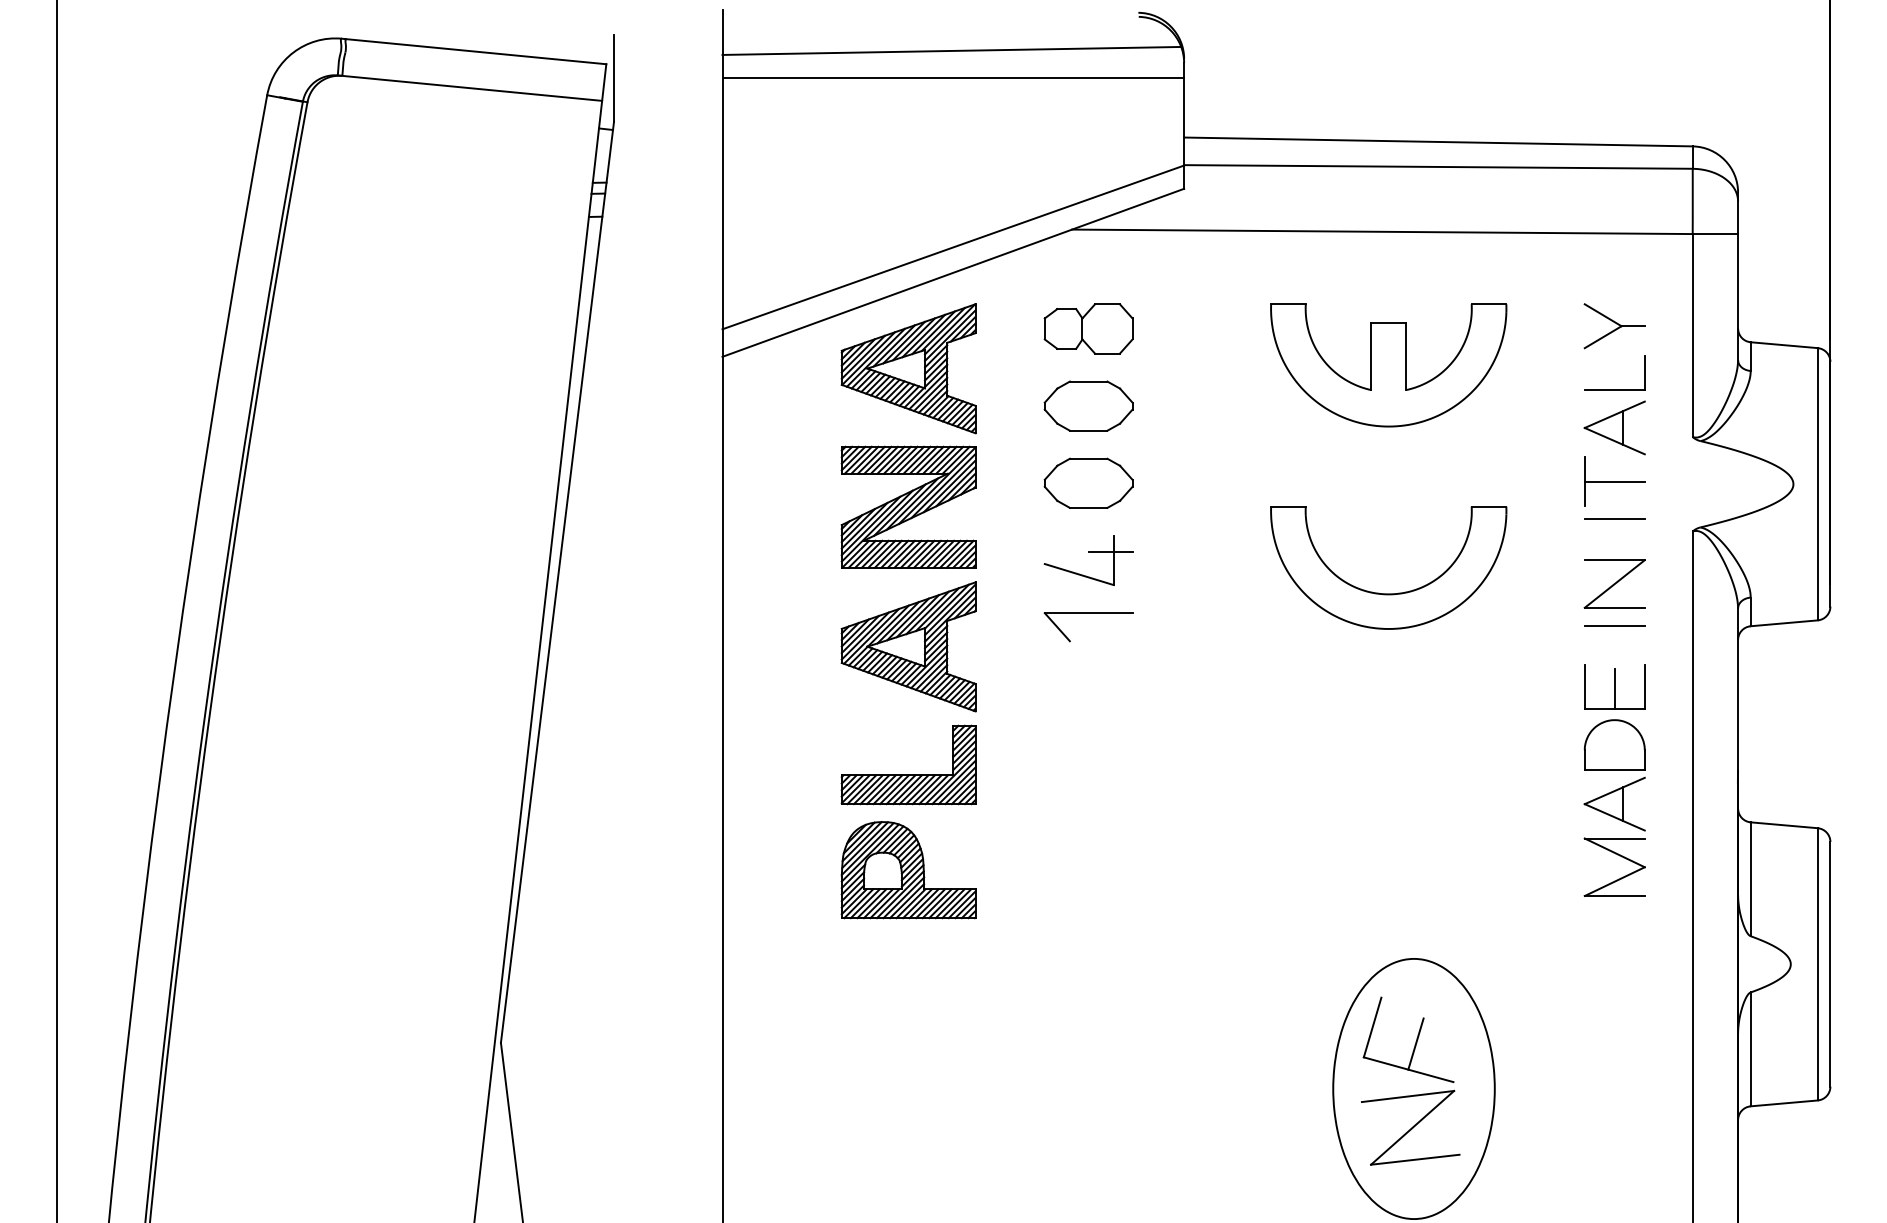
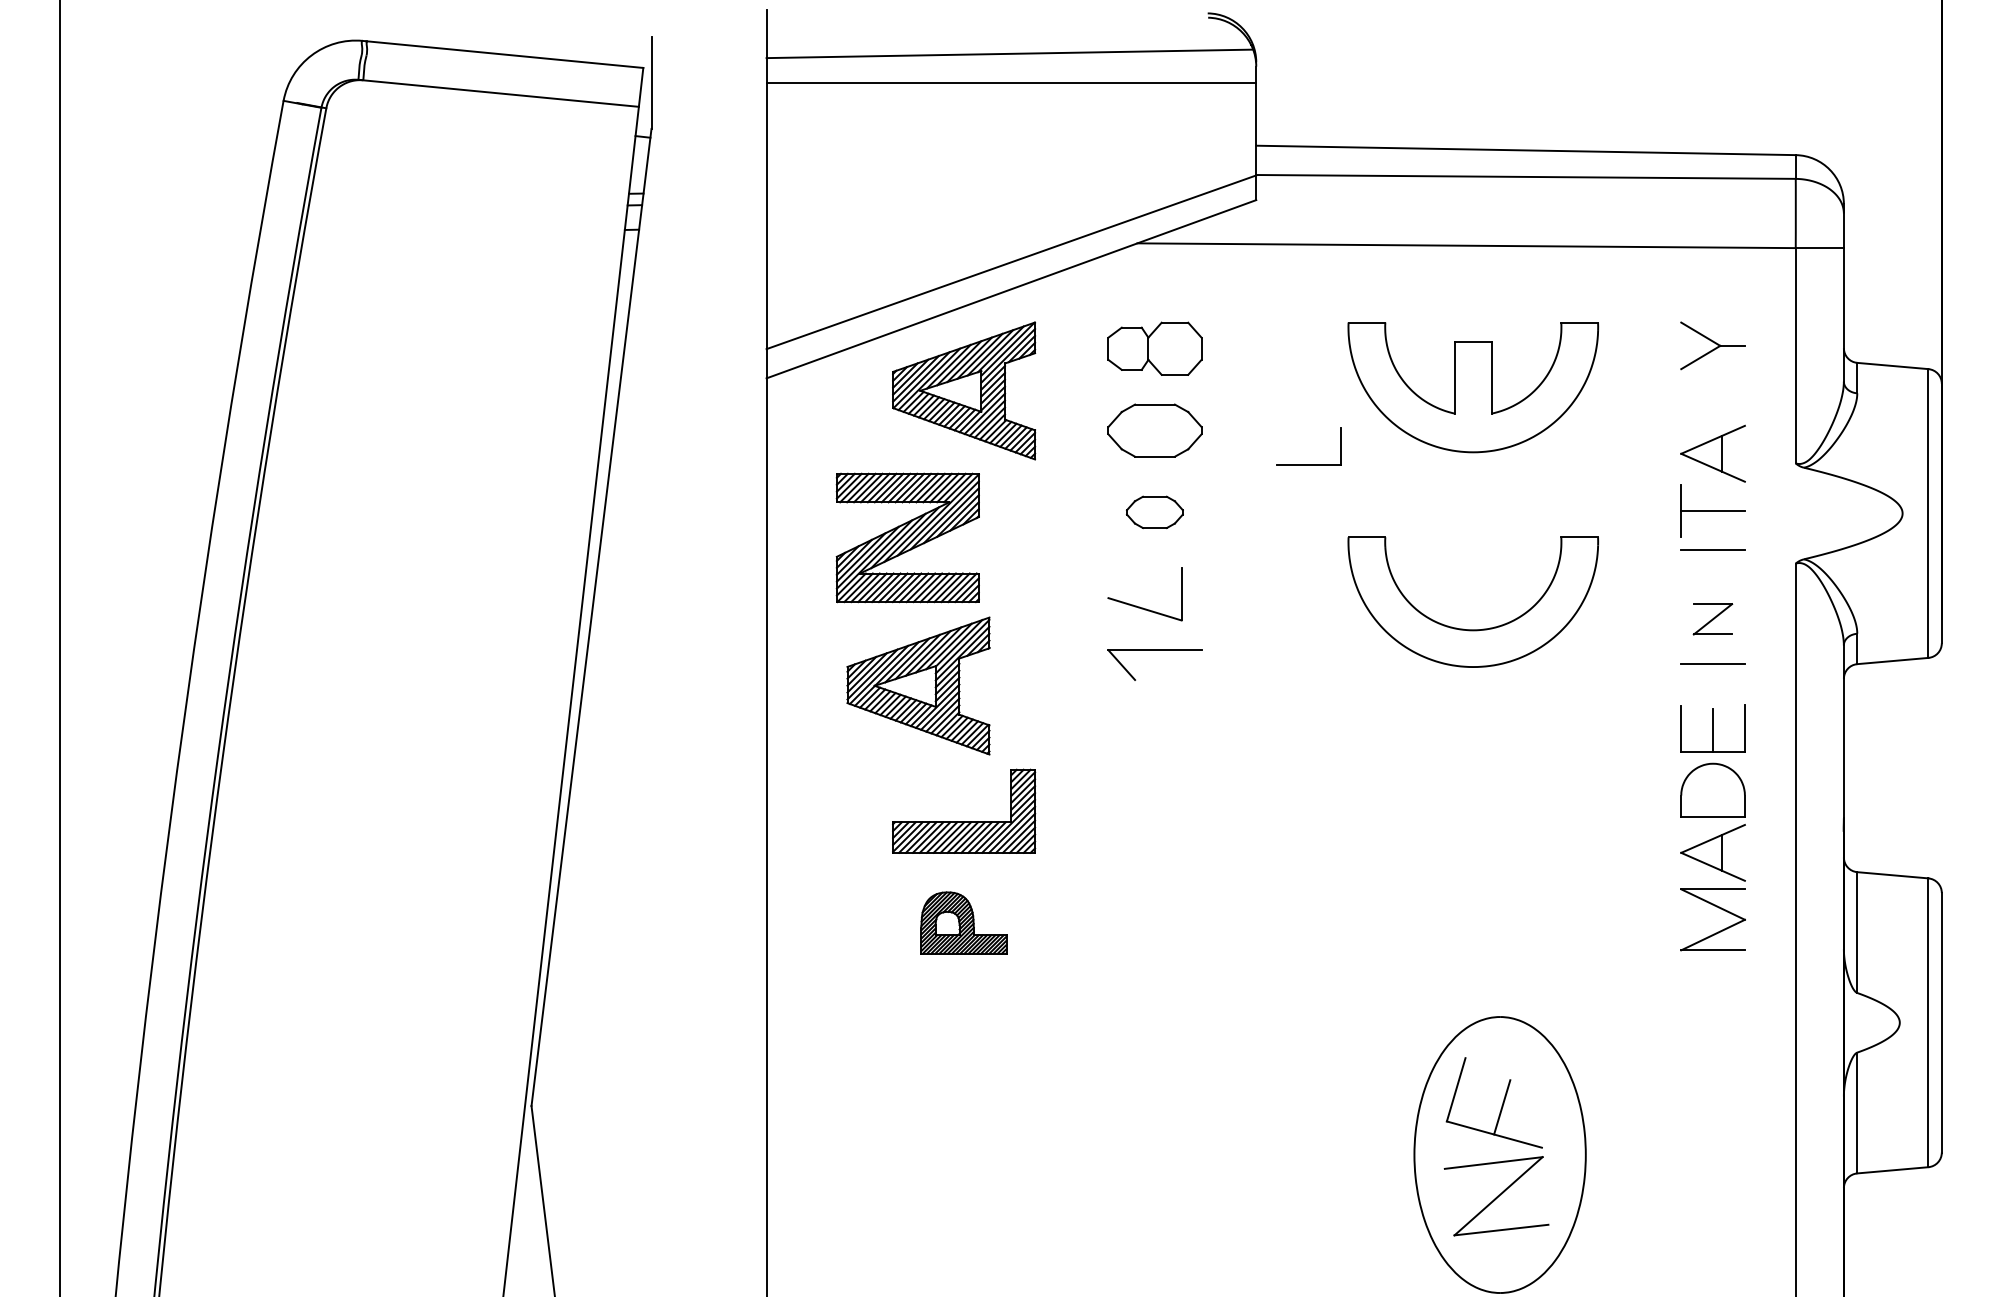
part: (1614, 389) -> (1308, 463), moved
part: (1088, 482) -> (1154, 511), size x0.6
part: (908, 506) -> (907, 537), moved
line: (1110, 552) -> (1178, 585), removed
part: (1614, 583) -> (1712, 618), size x0.6
part: (908, 646) -> (918, 685), moved
part: (908, 870) -> (963, 923), size x0.6

